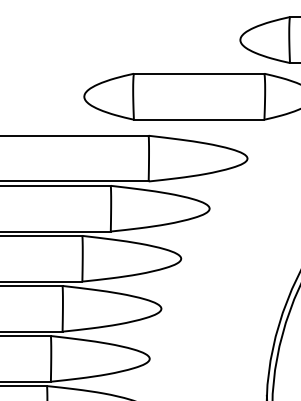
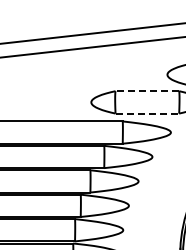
line: (199, 74) -> (147, 91), solid -> dashed
line: (199, 119) -> (147, 113), solid -> dashed

